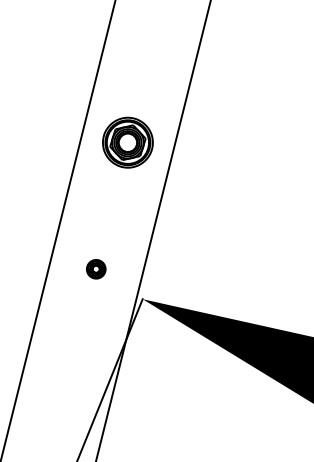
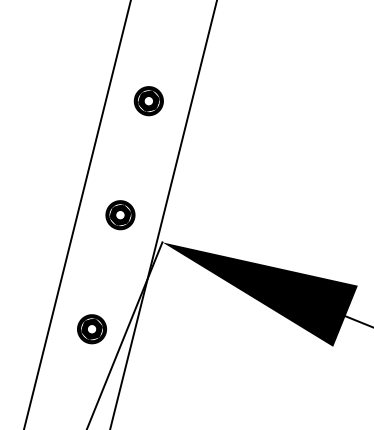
part: (127, 143) -> (148, 101), size x0.62
part: (96, 269) -> (120, 215), size x1.67
part: (64, 395) -> (91, 329), added

